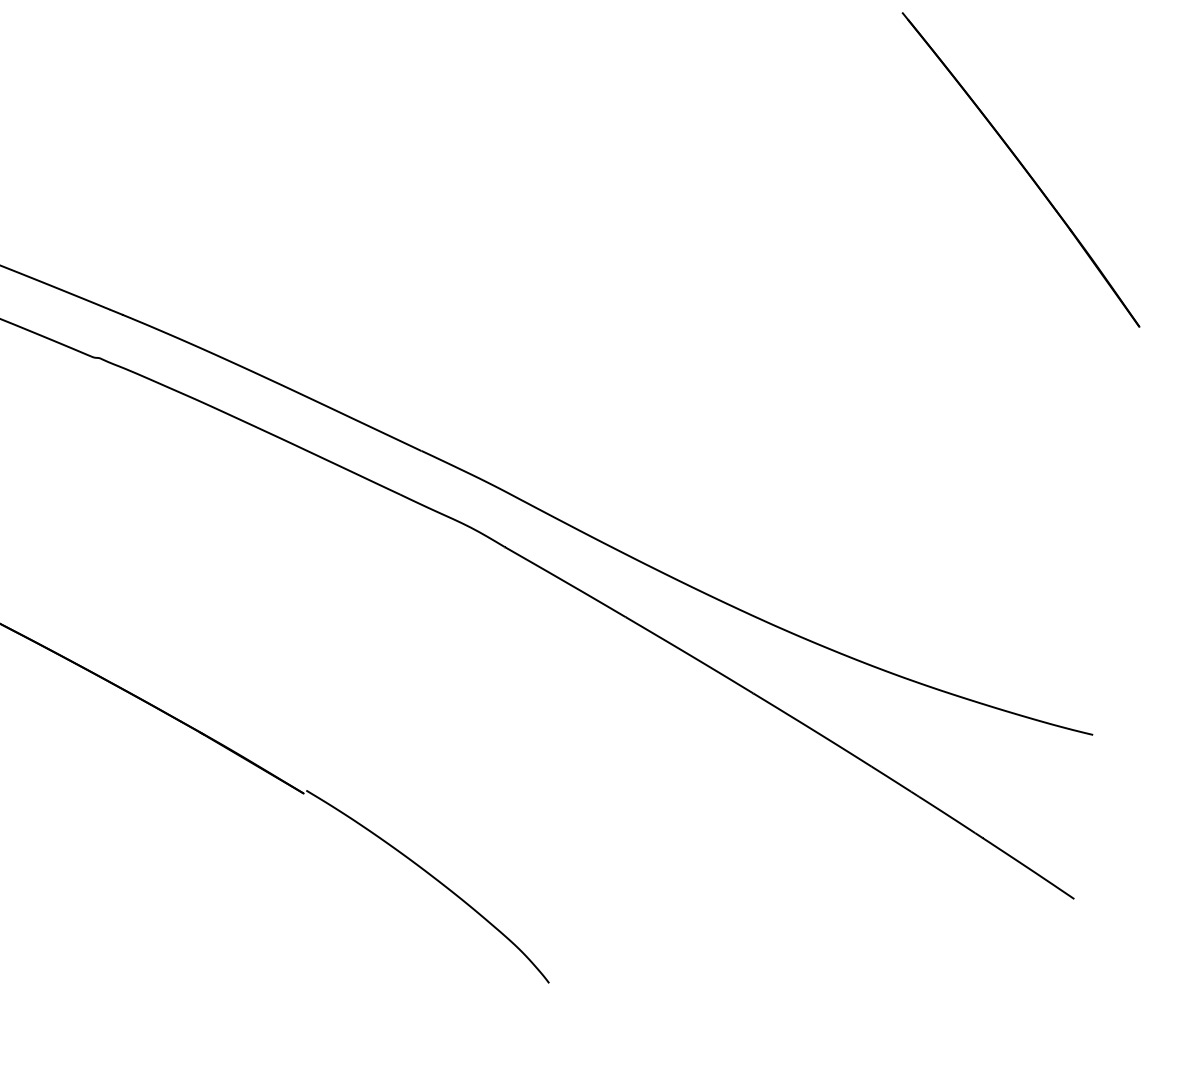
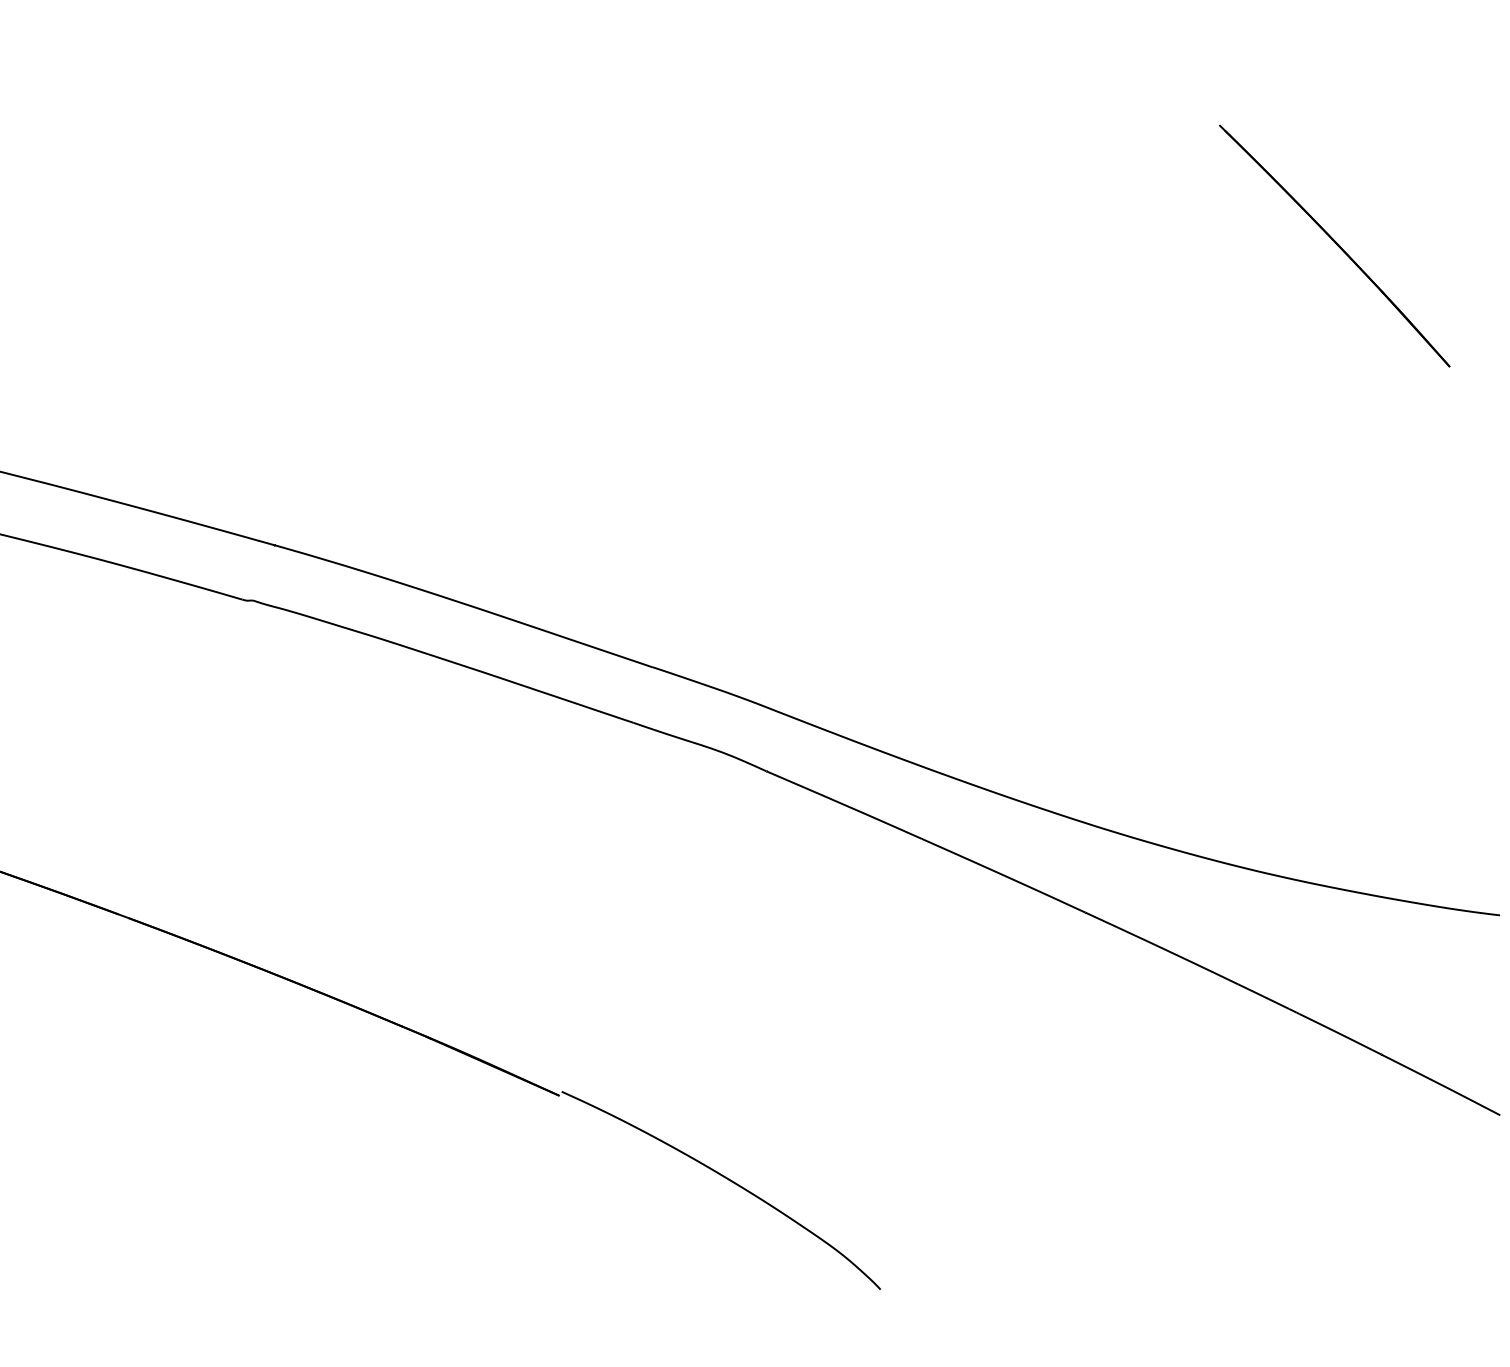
part: (1020, 169) -> (1334, 245), size x0.7

